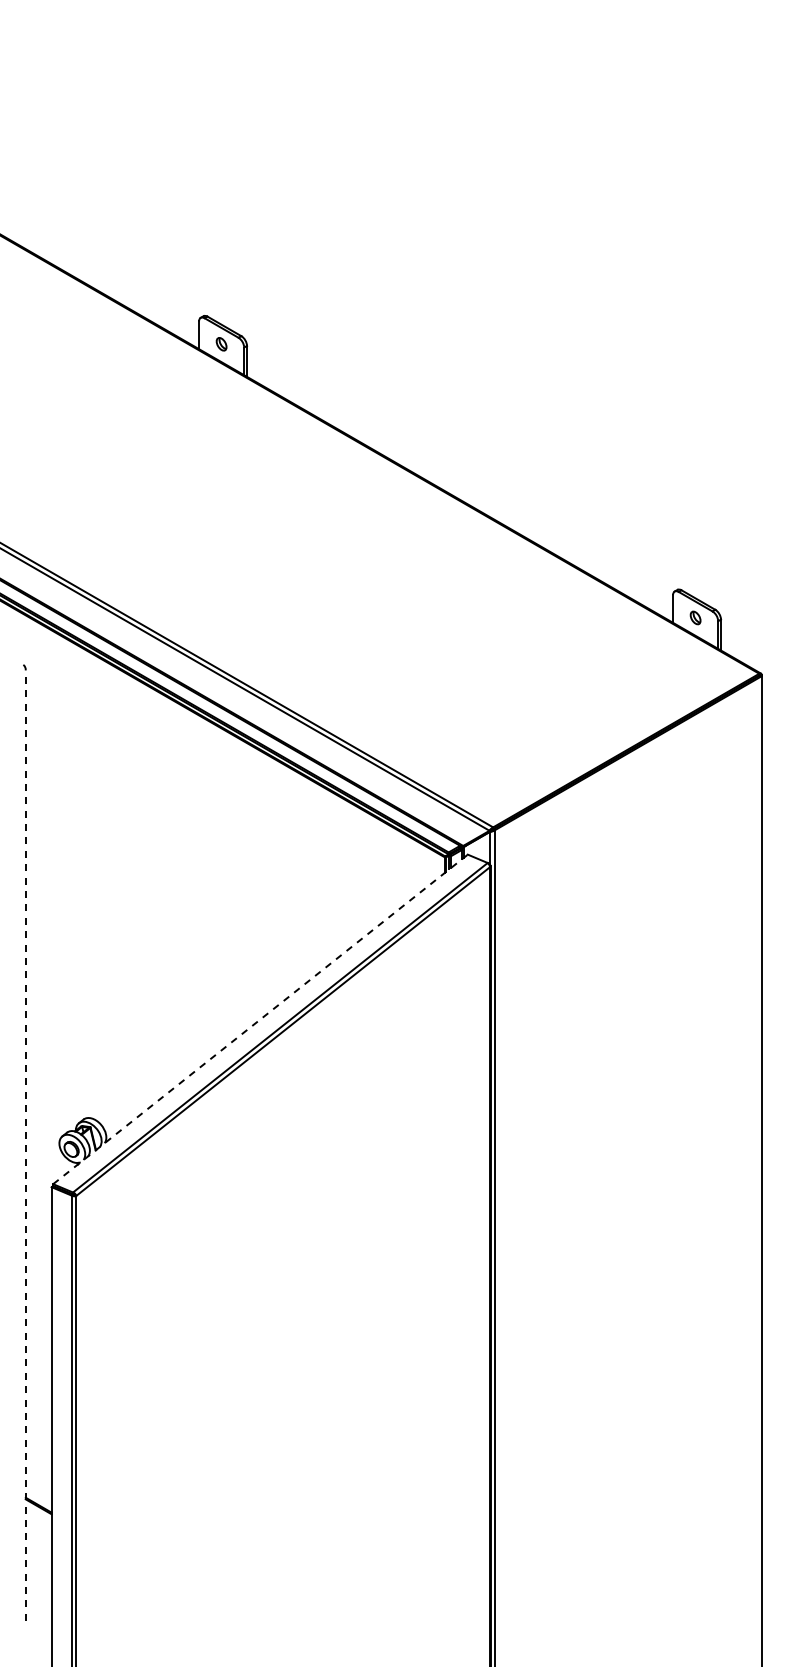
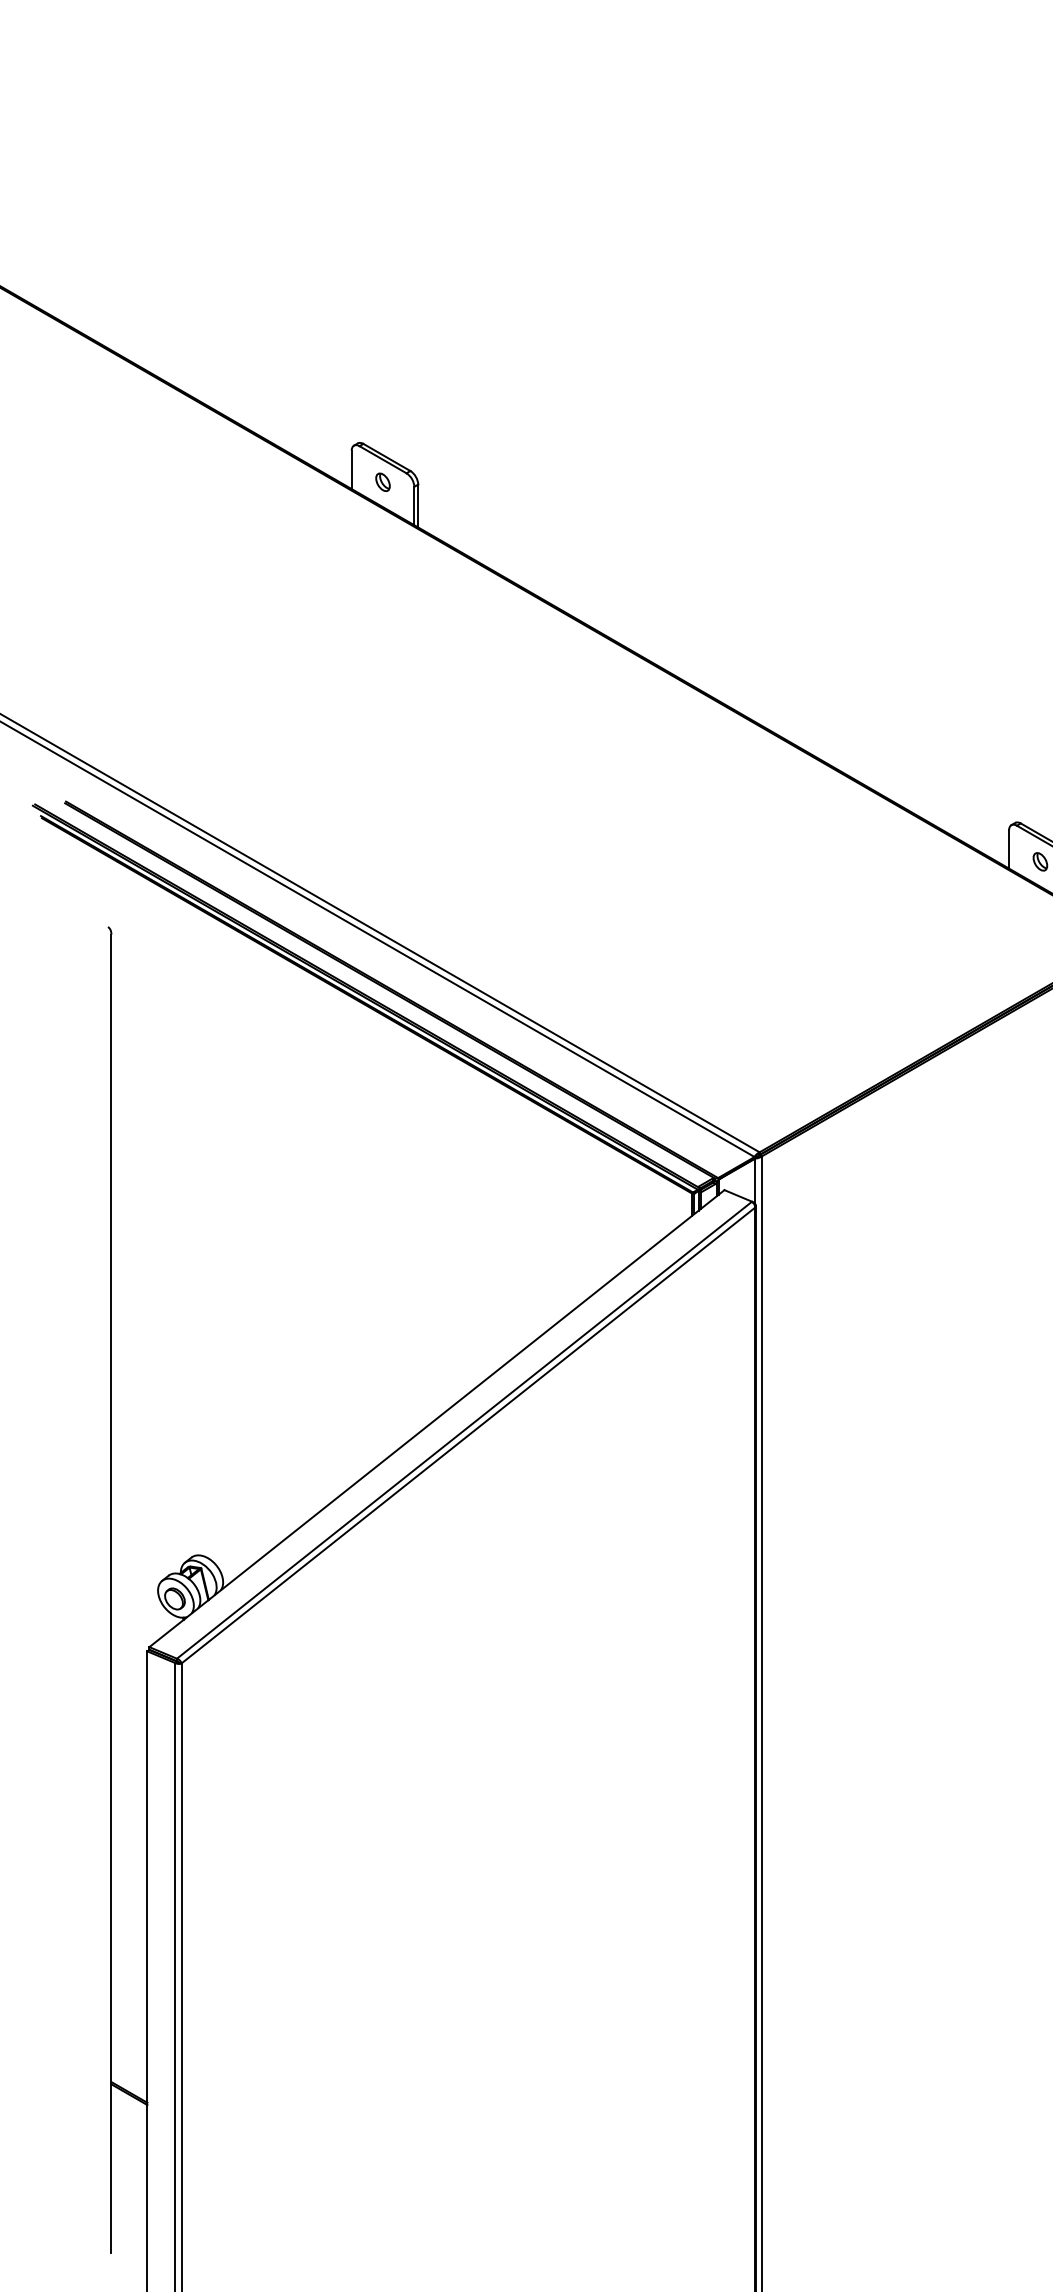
line: (260, 1019) -> (436, 1418), dashed -> solid
line: (25, 1145) -> (111, 1593), dashed -> solid

